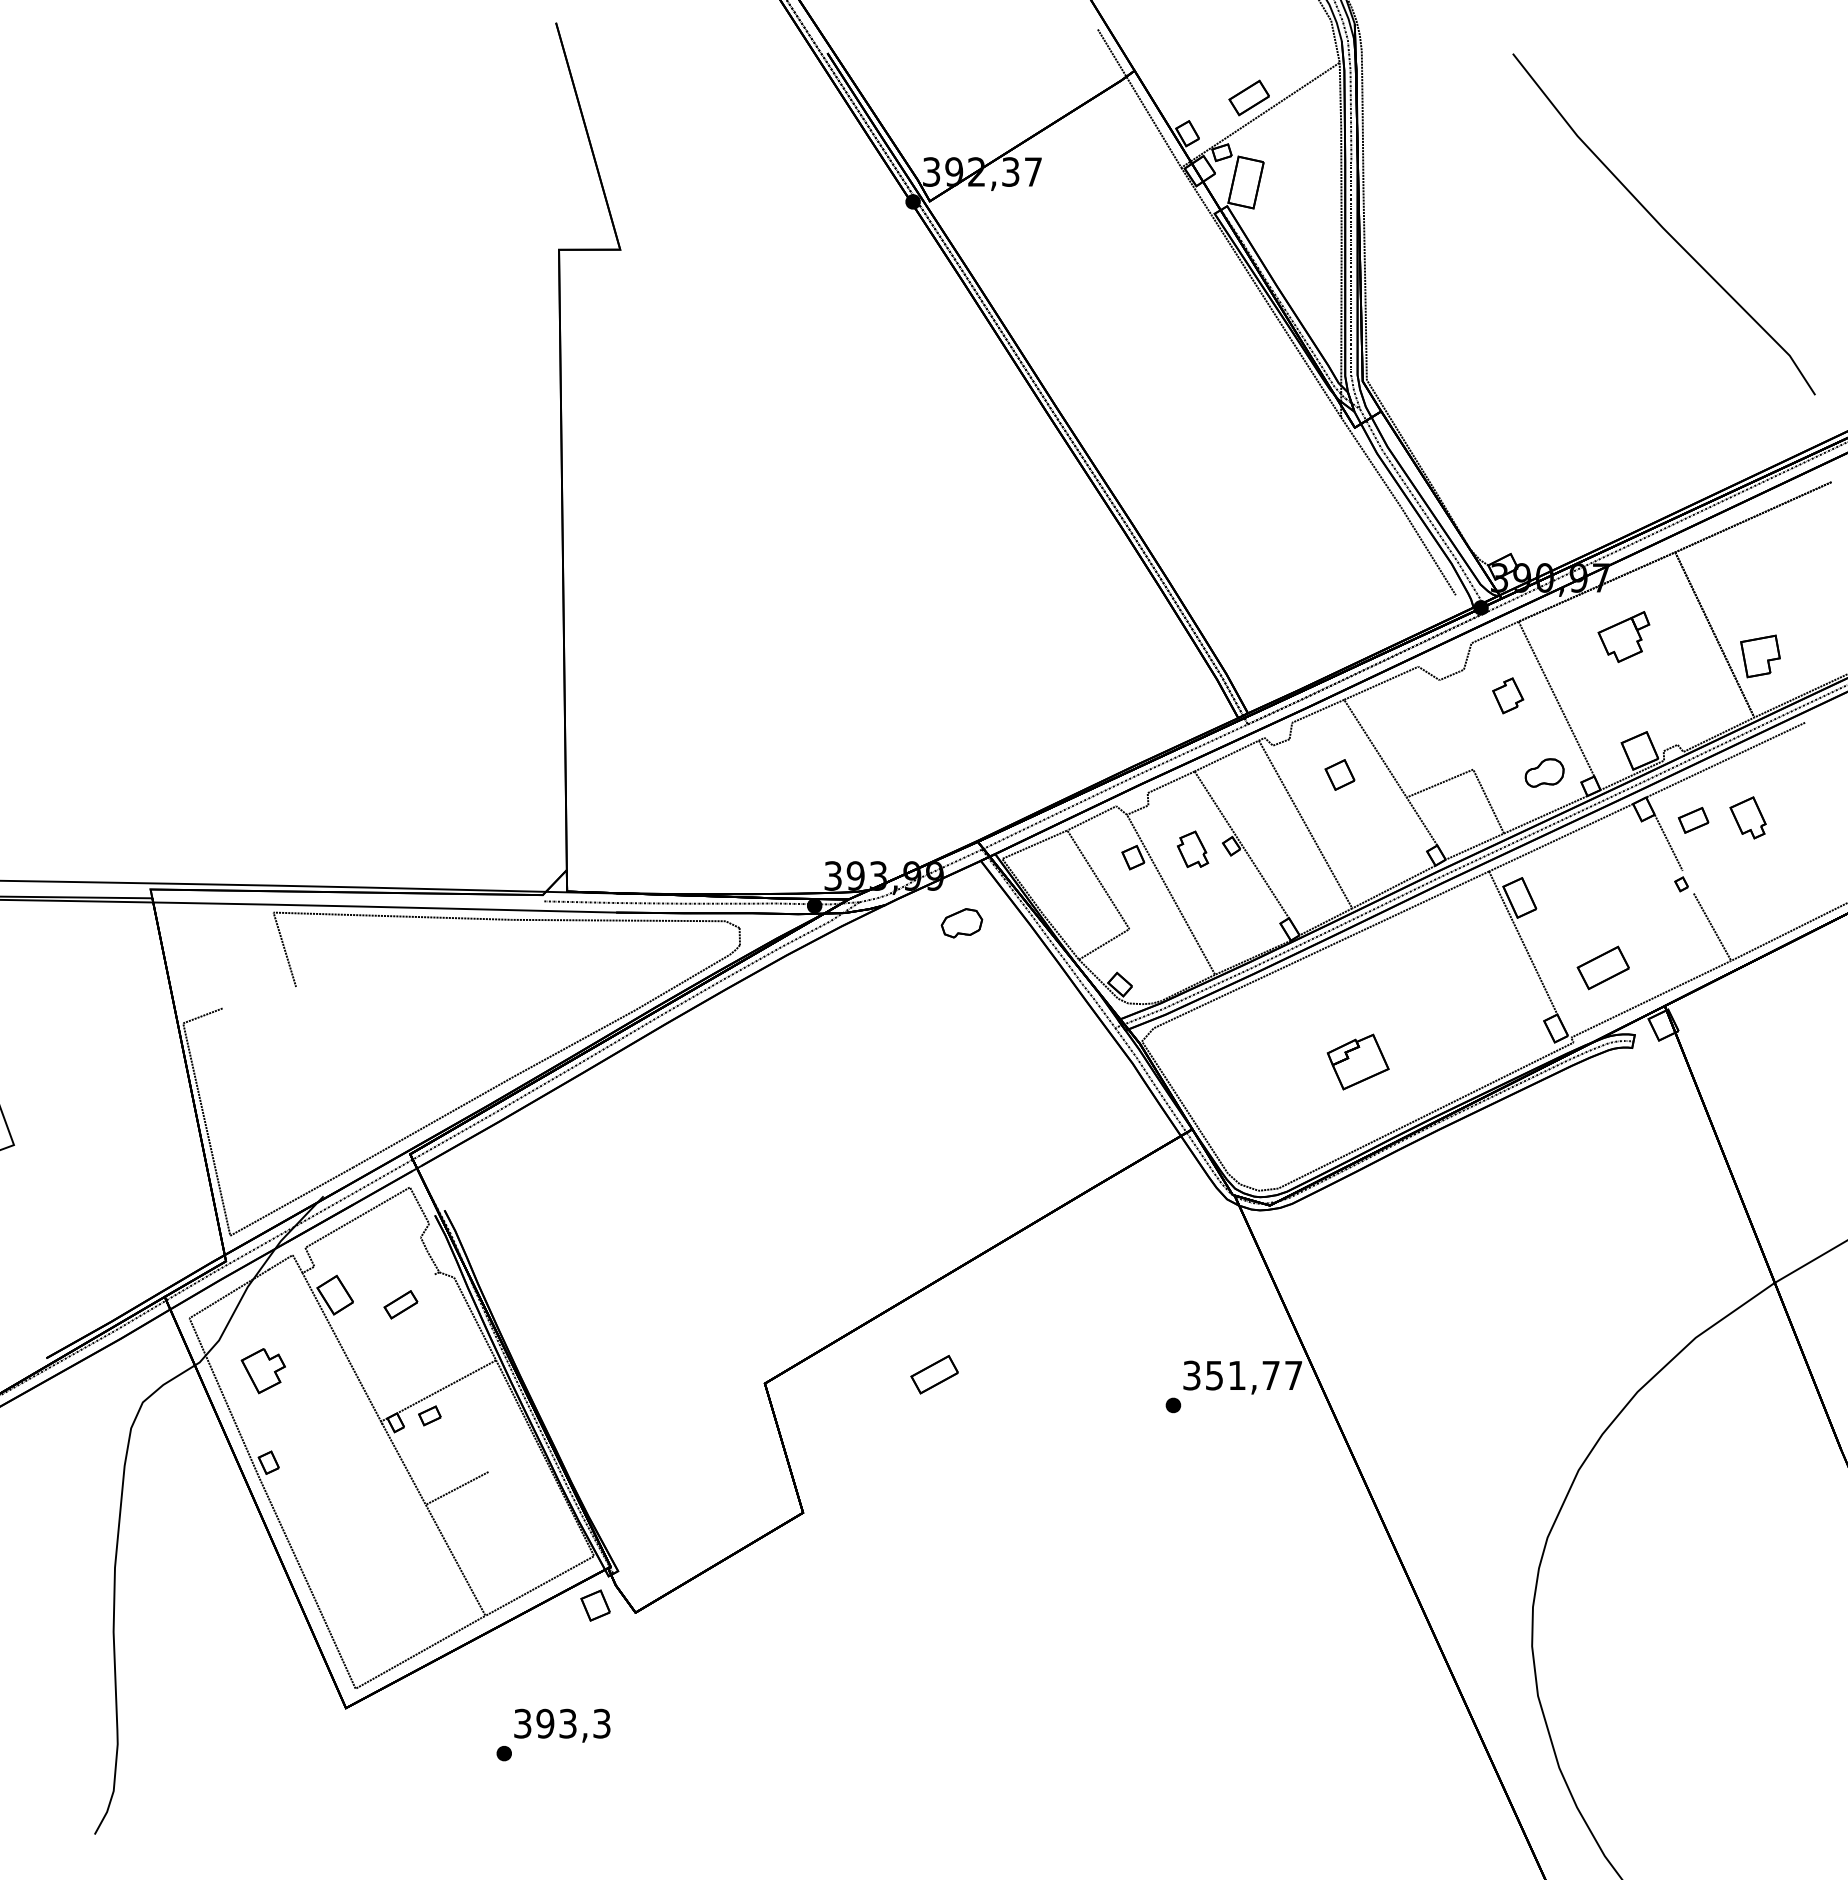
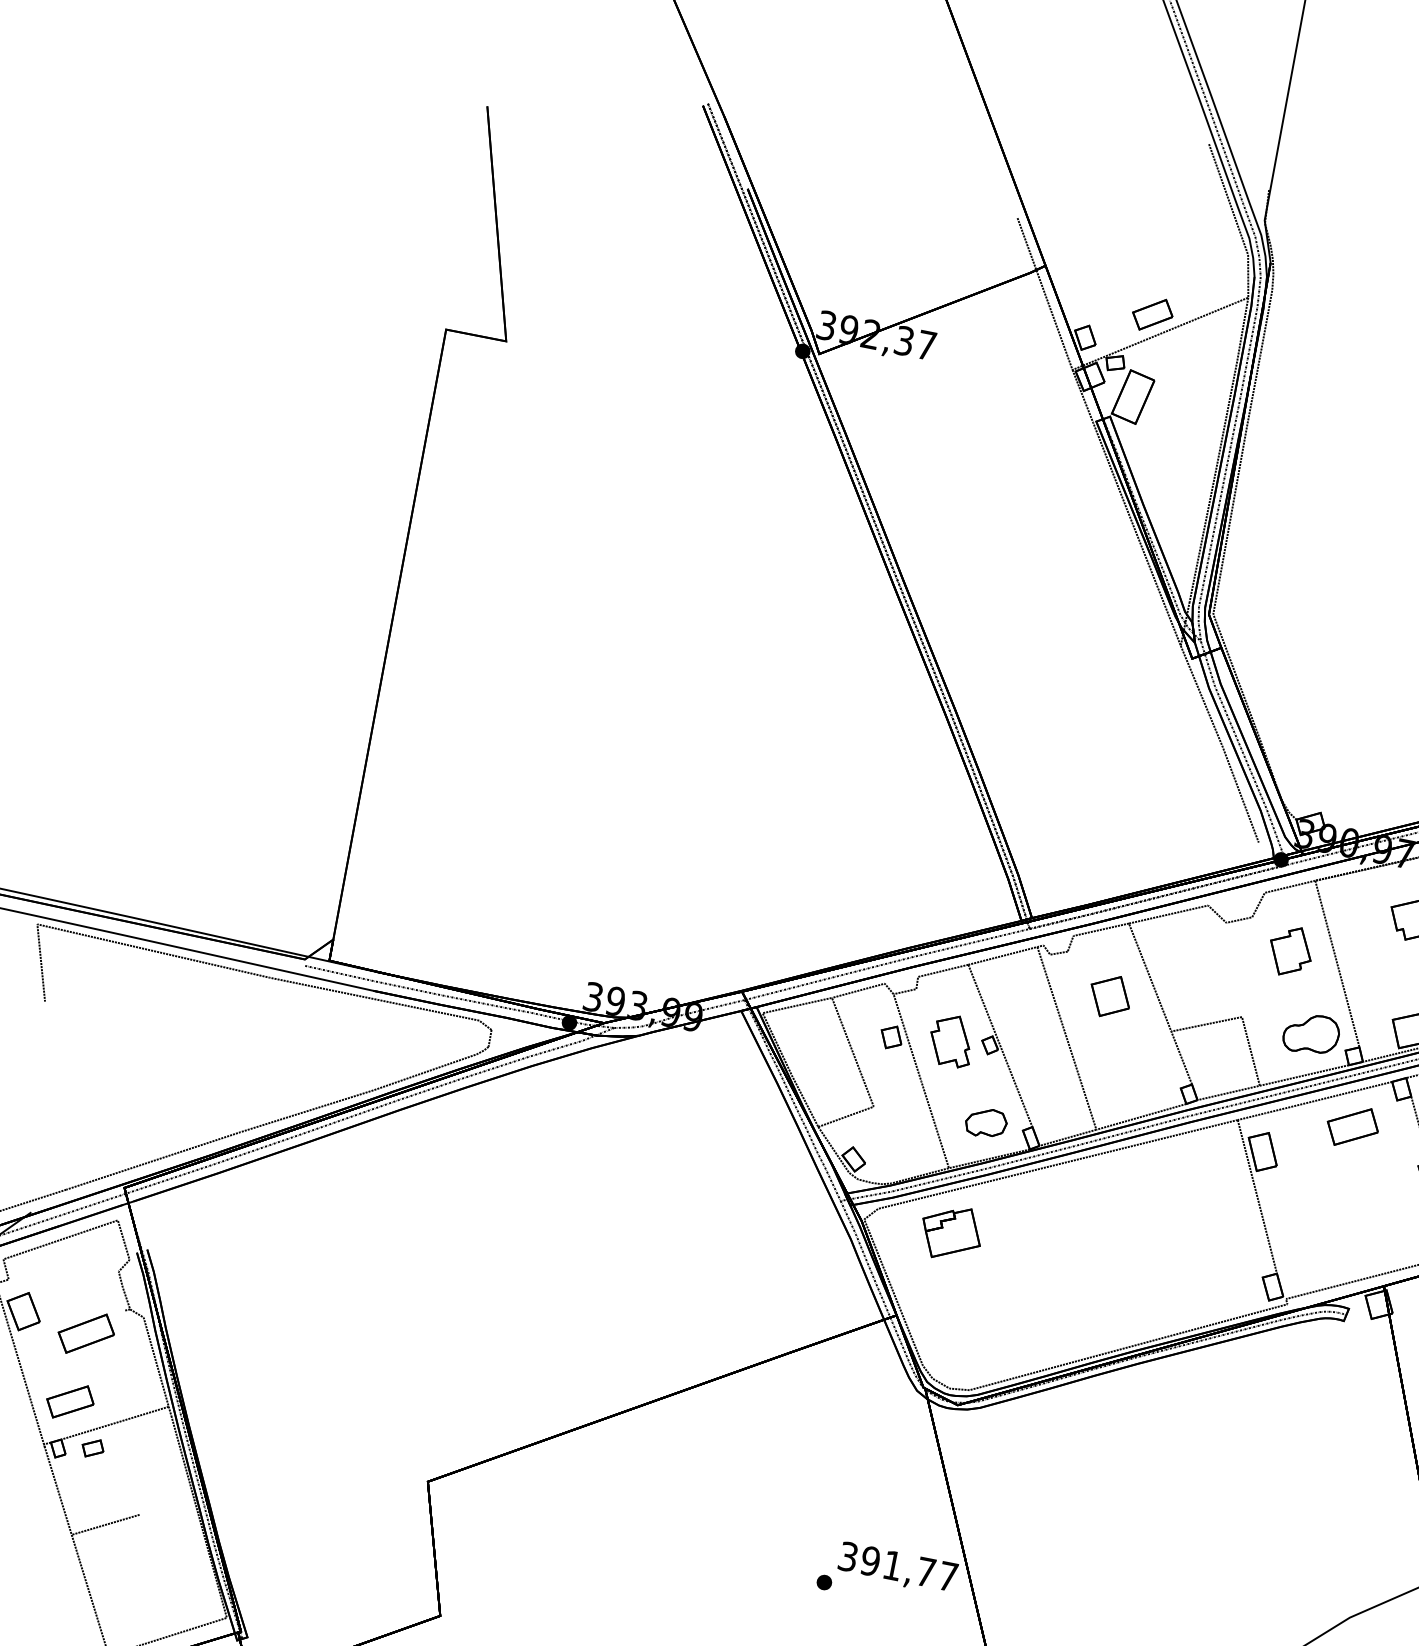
part: (1507, 695) -> (1289, 951), size x1.43
part: (1544, 772) -> (1311, 1033), size x1.43
part: (1339, 774) -> (1109, 995), size x1.43
part: (1192, 849) -> (951, 1040), size x1.43
part: (961, 923) -> (985, 1123), moved
part: (1602, 967) -> (1352, 1126), moved
part: (1357, 1061) -> (950, 1232), moved
part: (400, 1304) -> (85, 1333), size x1.67
part: (934, 1374) -> (70, 1401), moved
text: (1214, 1375) -> (870, 1561), 351,77 -> 391,77

